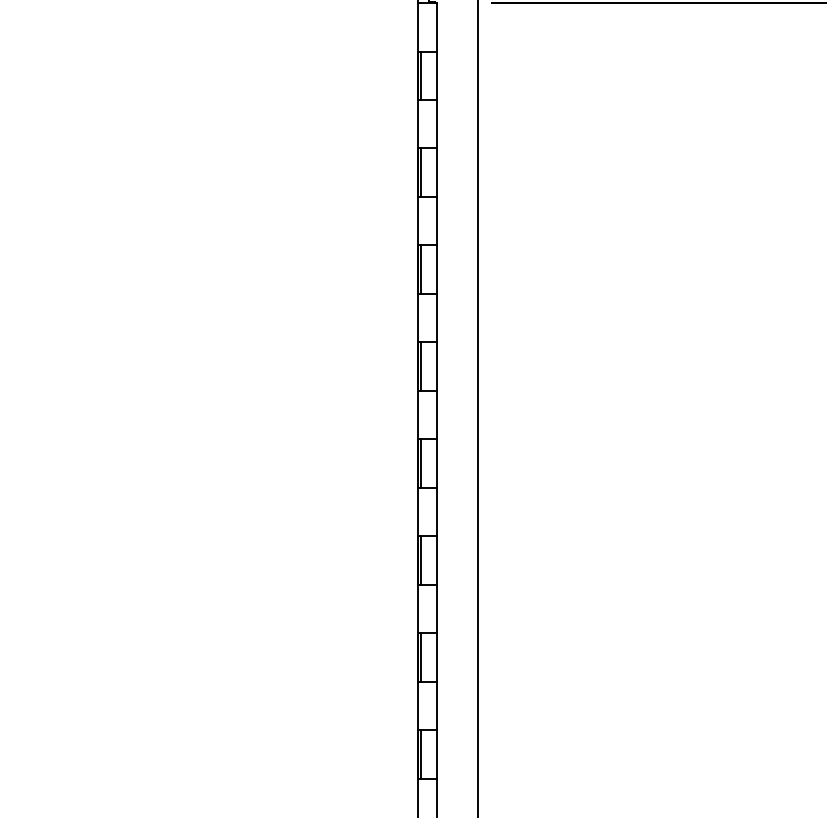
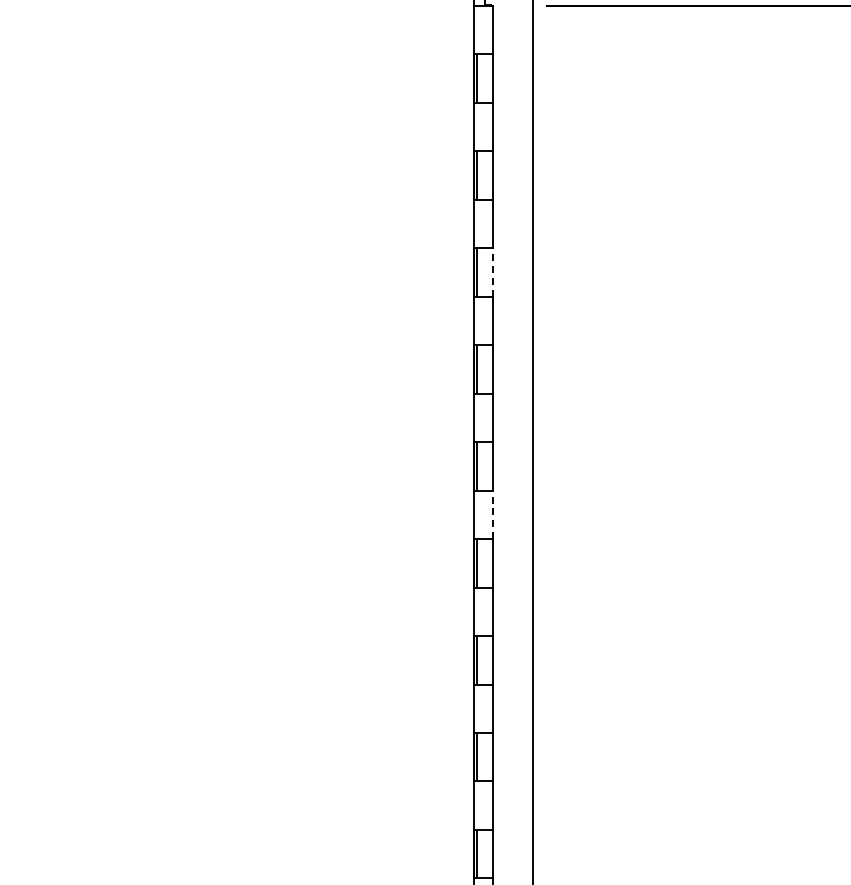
line: (436, 269) -> (492, 272), solid -> dashed
line: (436, 511) -> (492, 514), solid -> dashed

